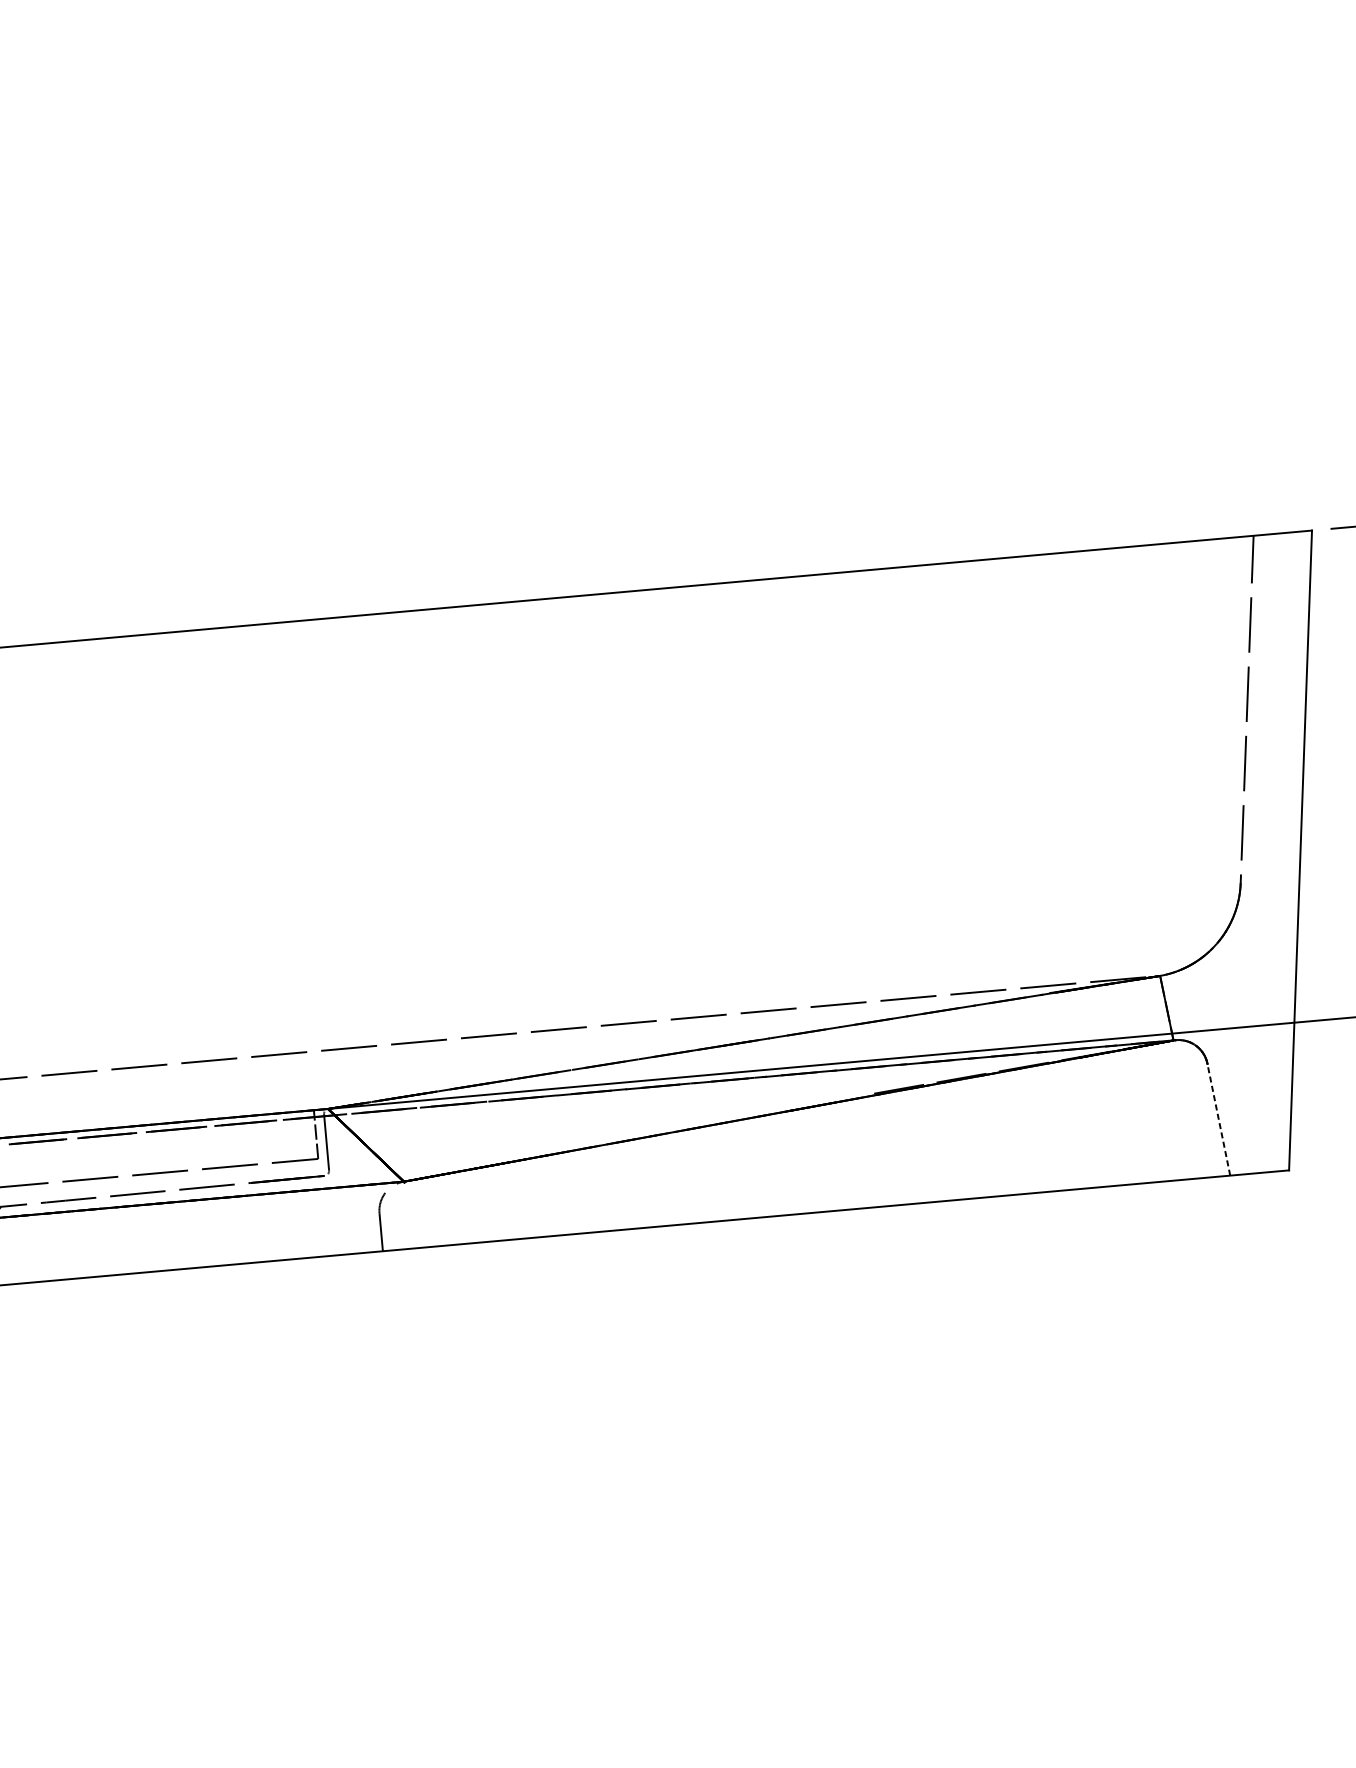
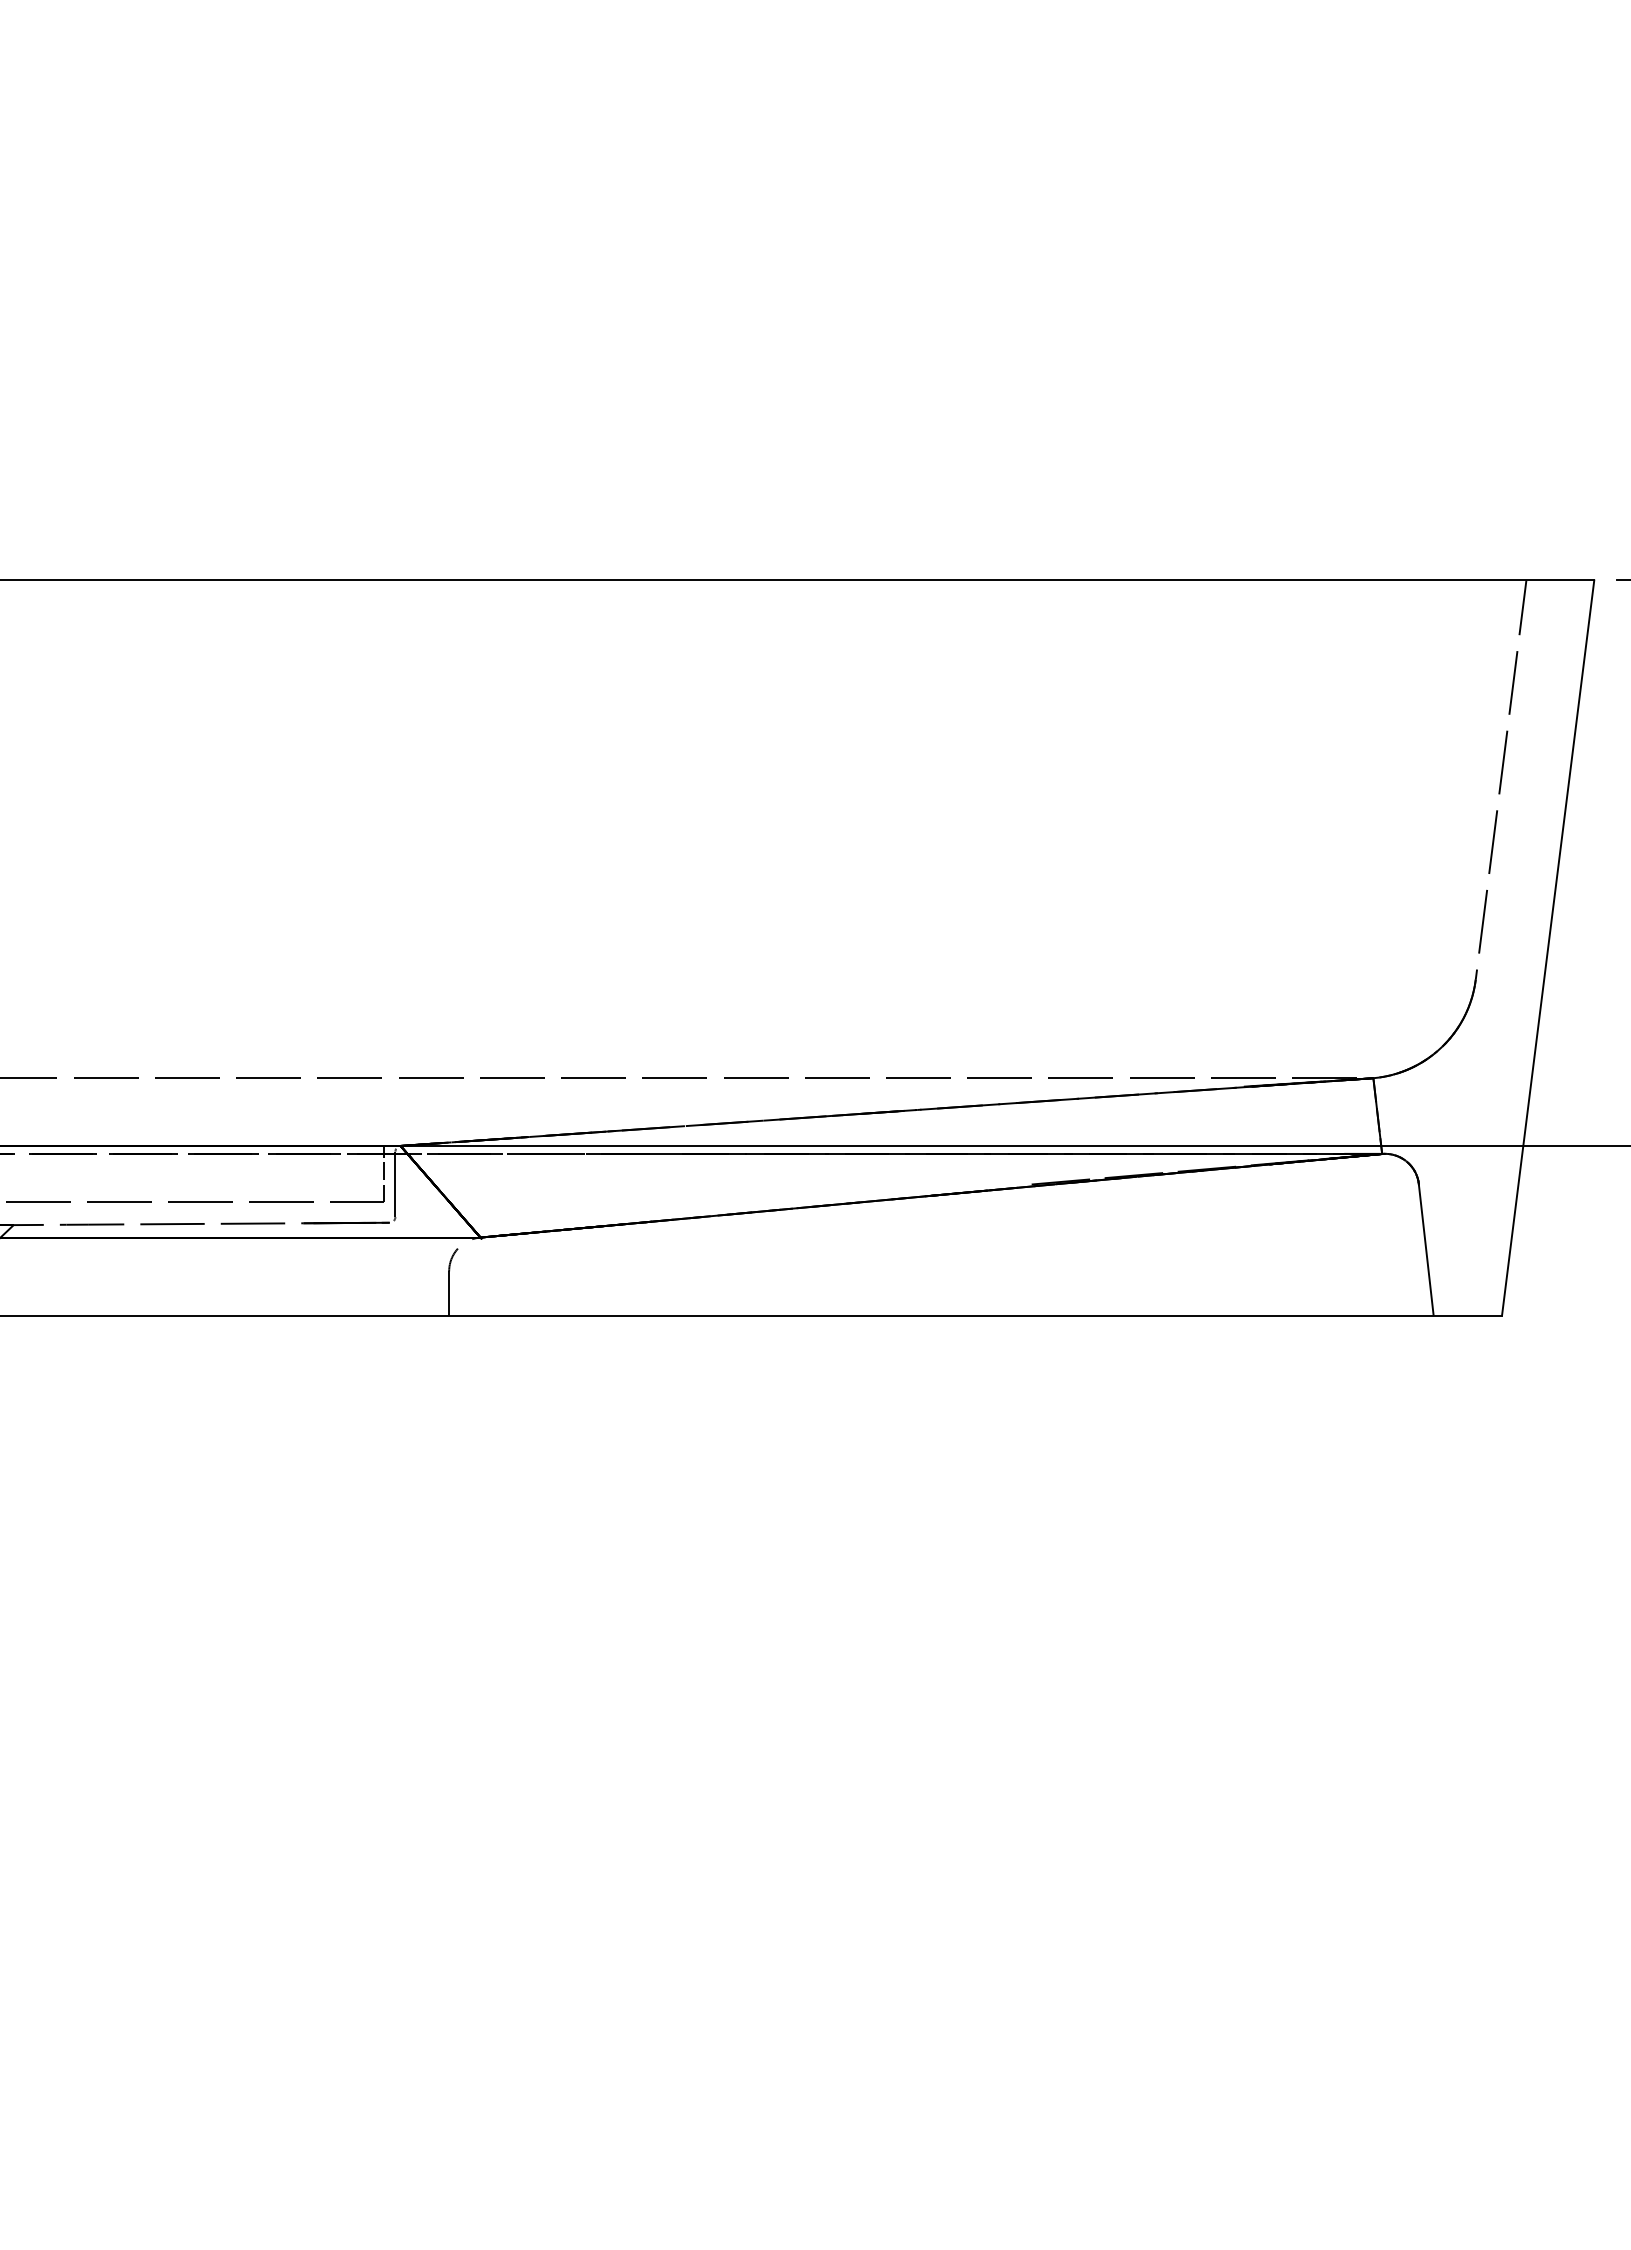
line: (1218, 1118) -> (1426, 1248), dashed -> solid

